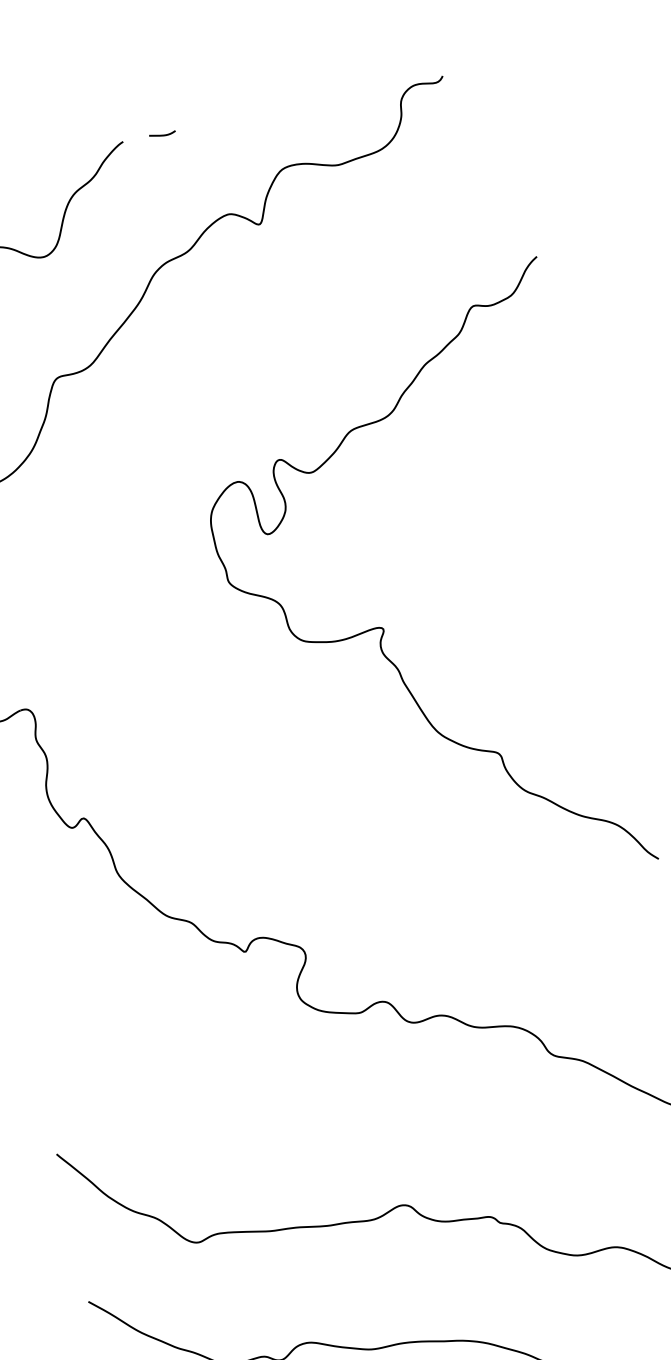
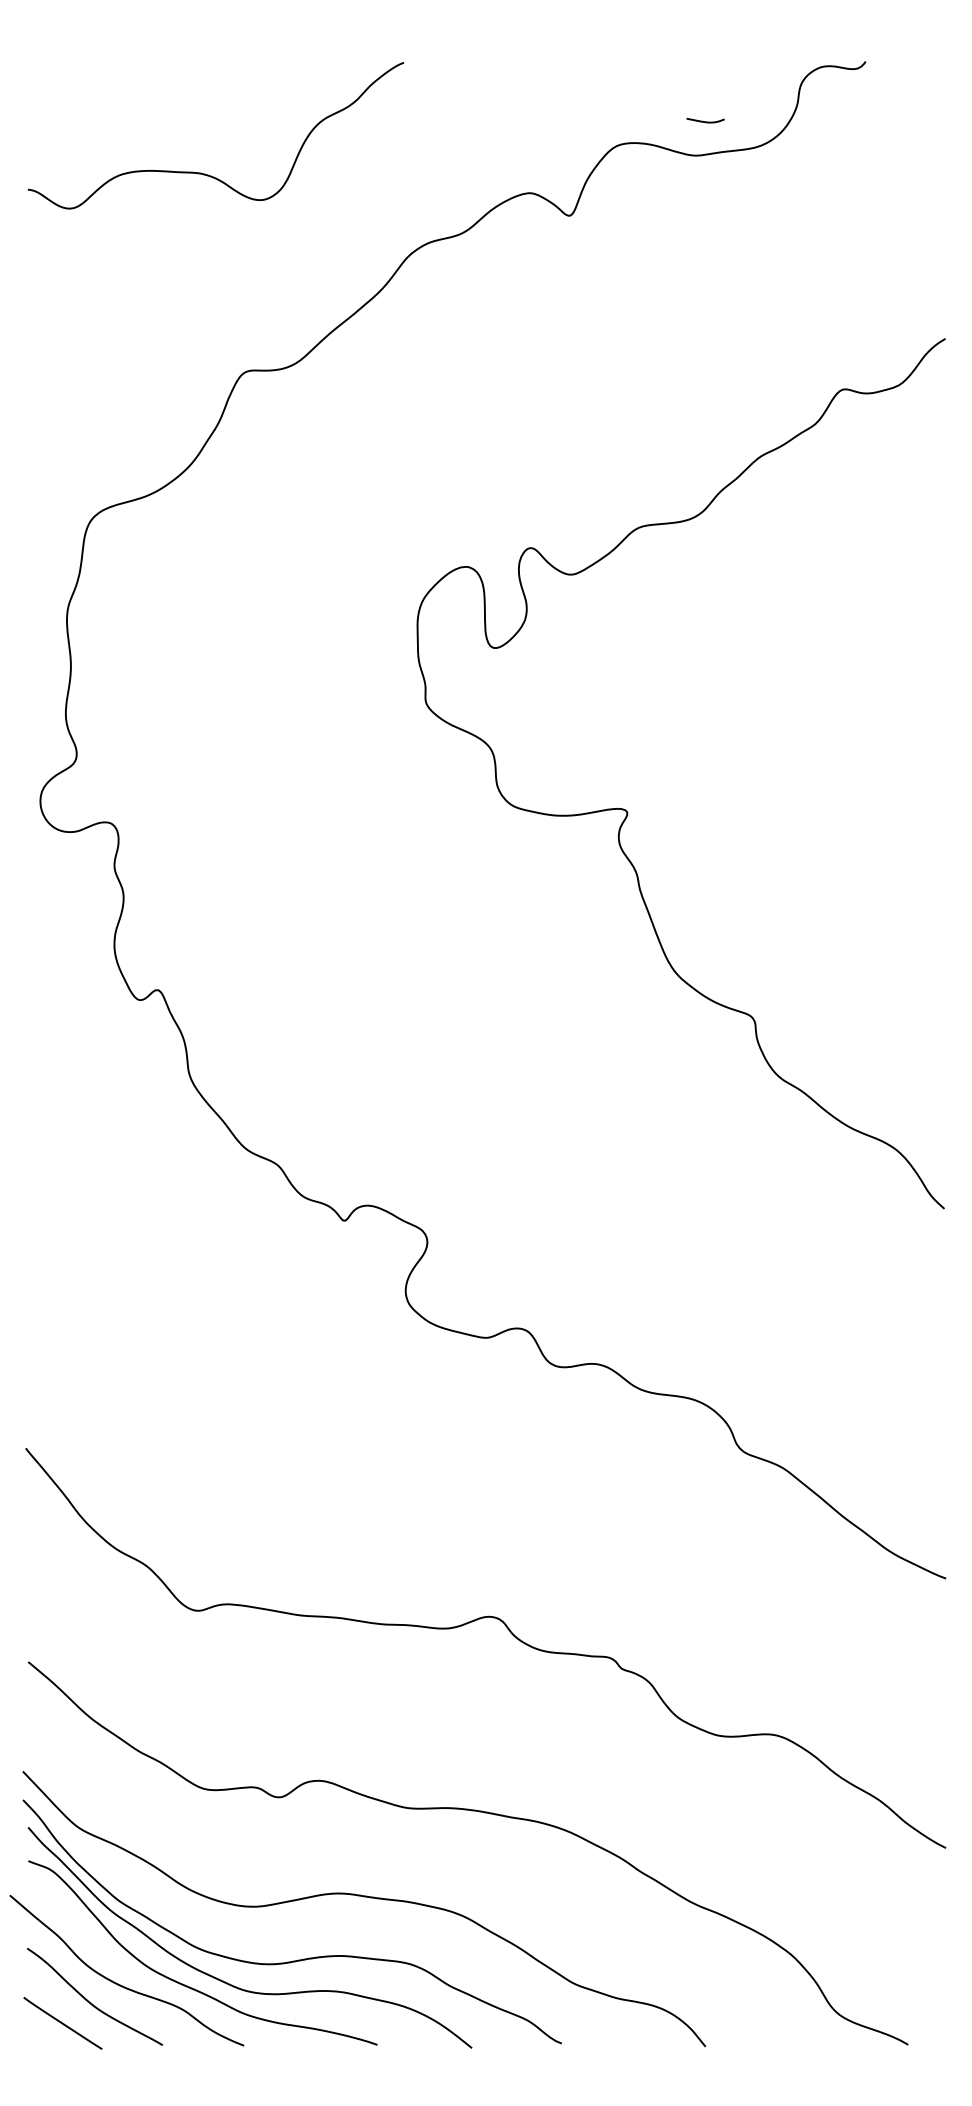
curve: (162, 135) -> (705, 121), moved

